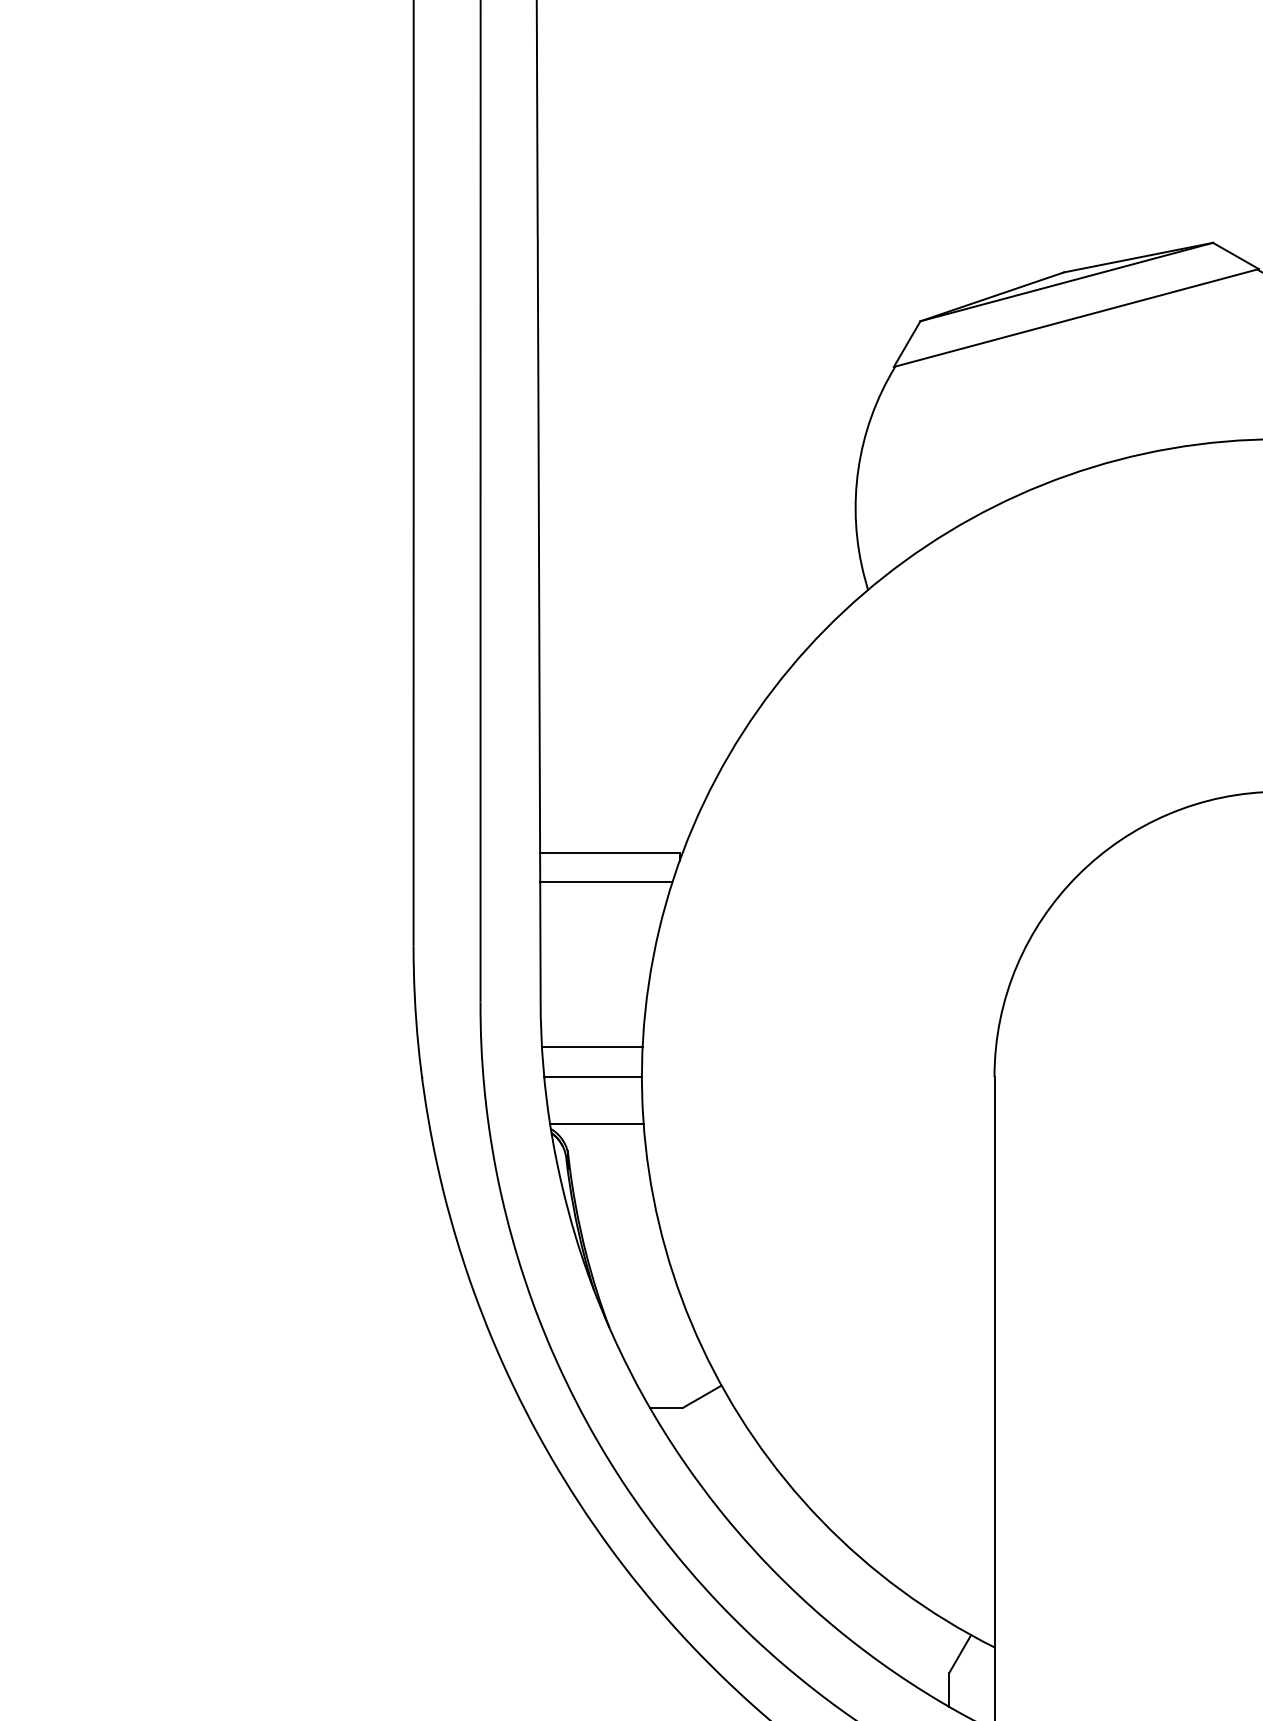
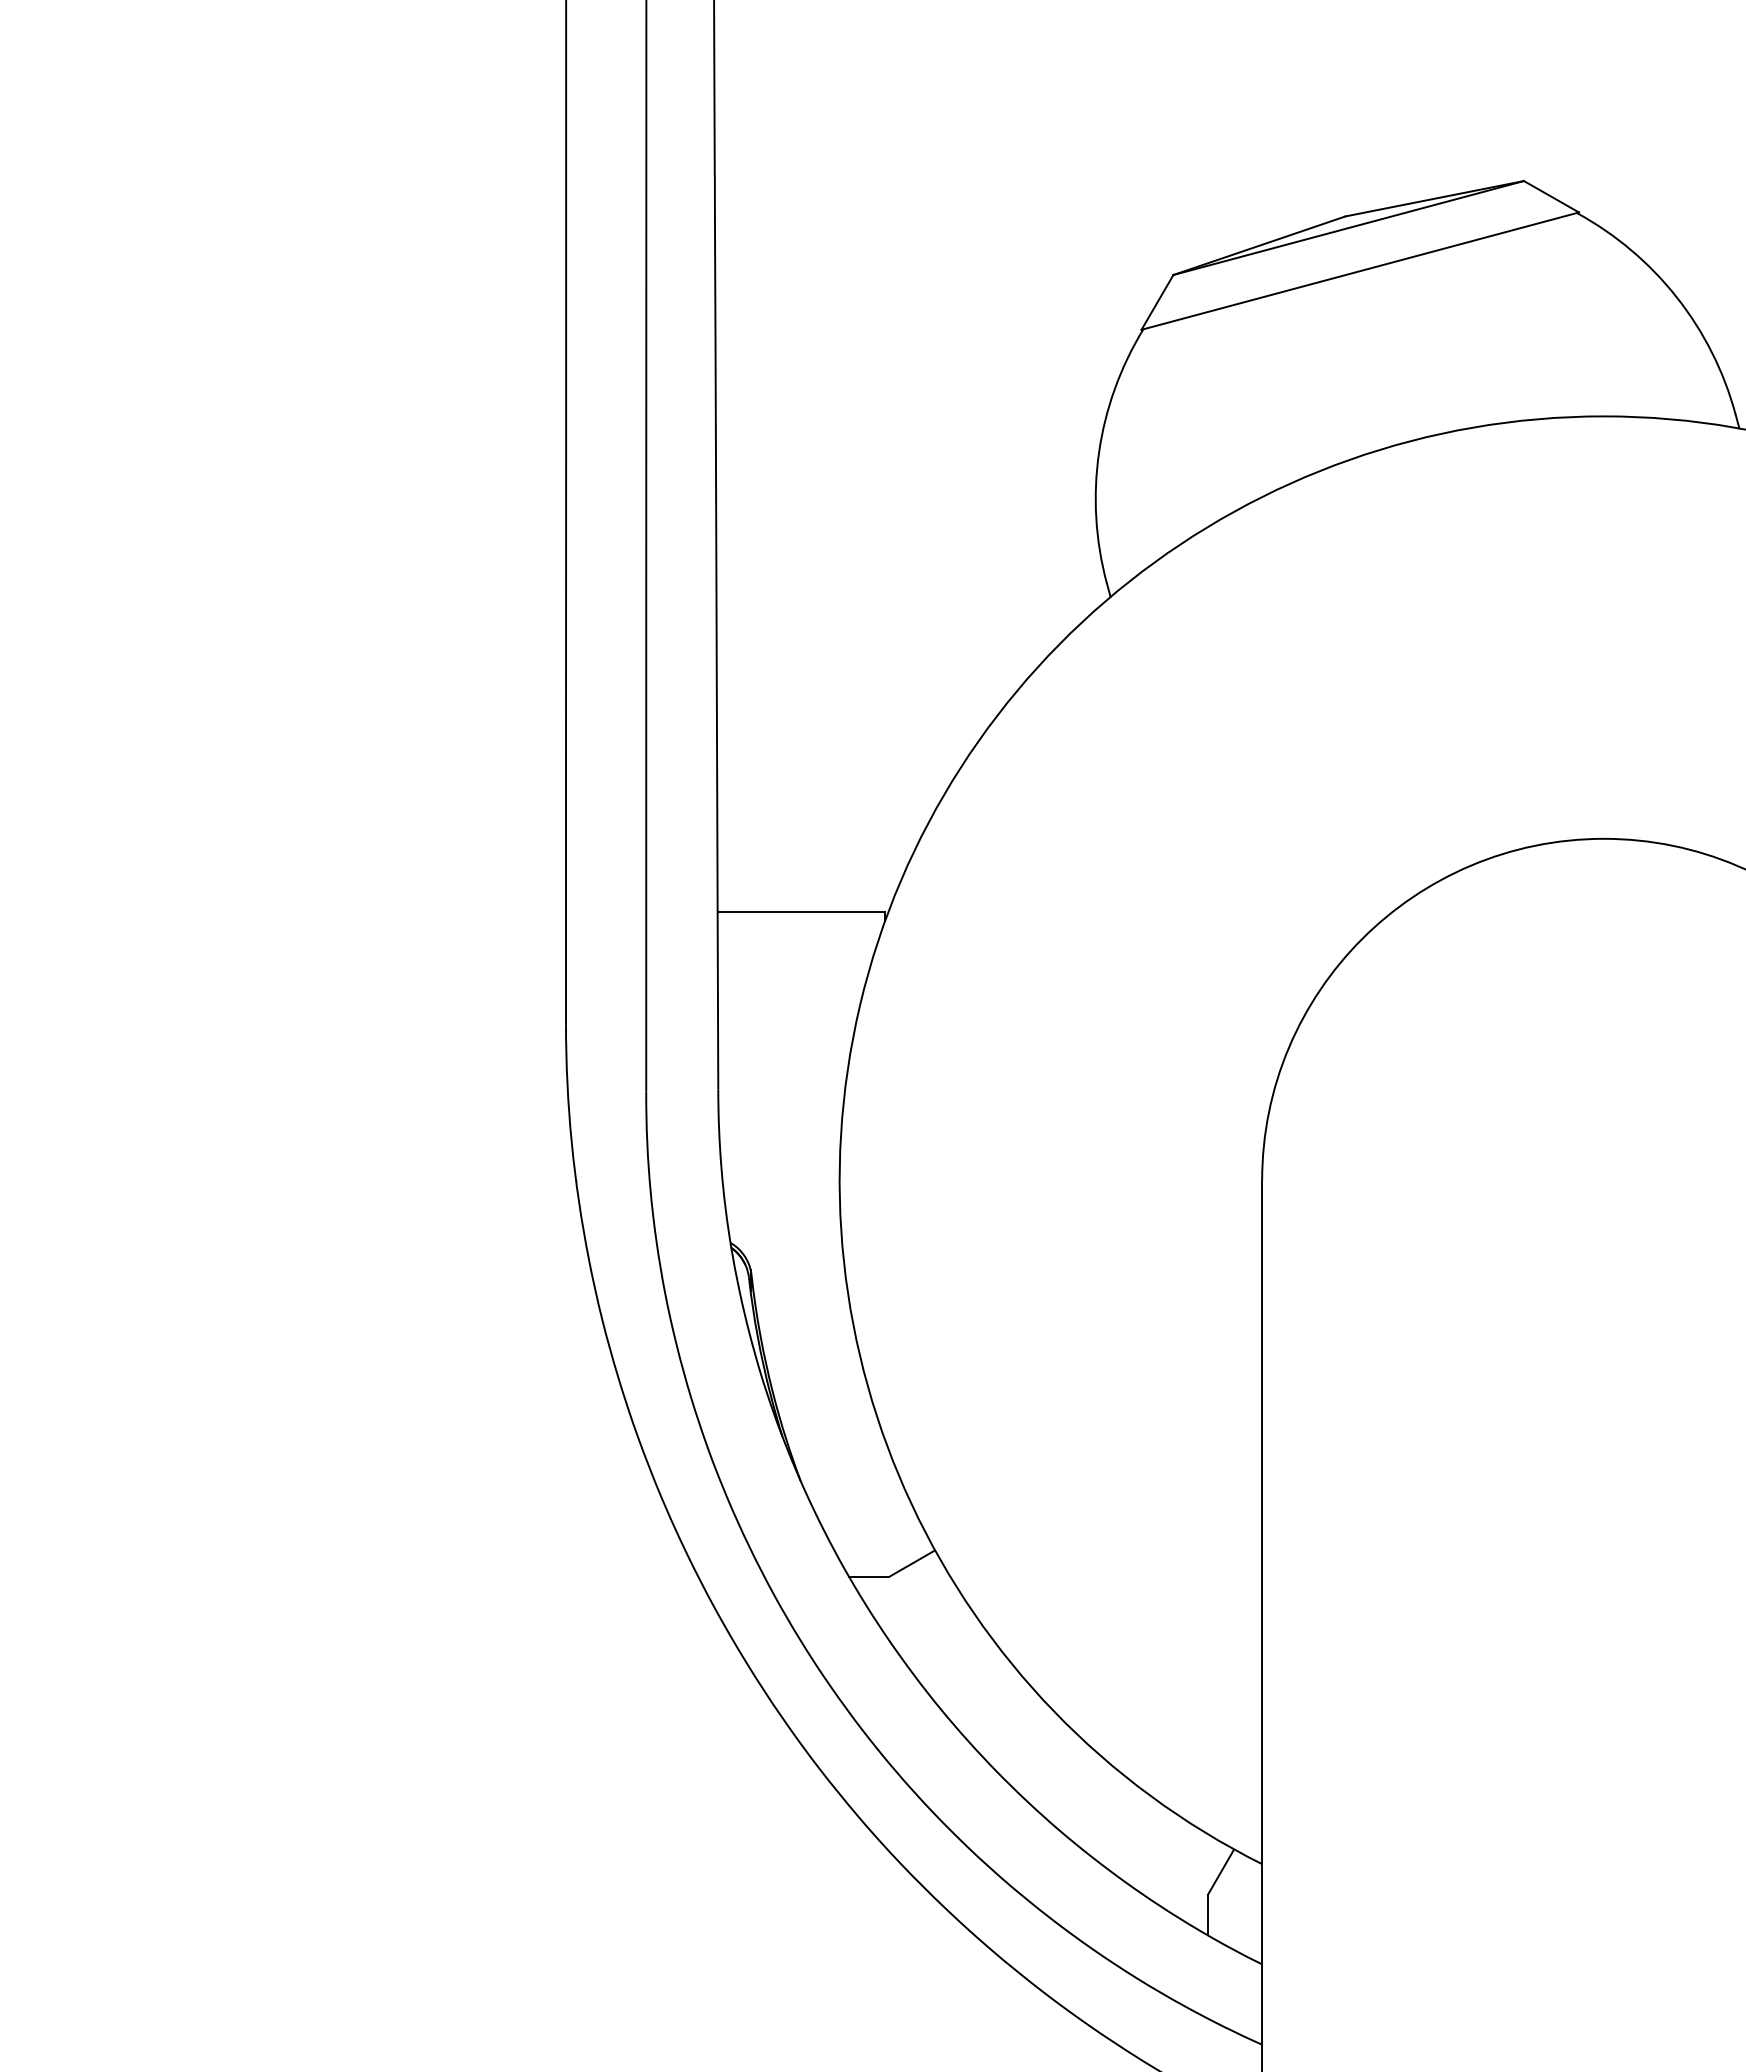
line: (605, 882) -> (796, 947), removed
line: (591, 1047) -> (779, 1145), removed
line: (592, 1076) -> (780, 1180), removed
line: (596, 1124) -> (785, 1237), removed

